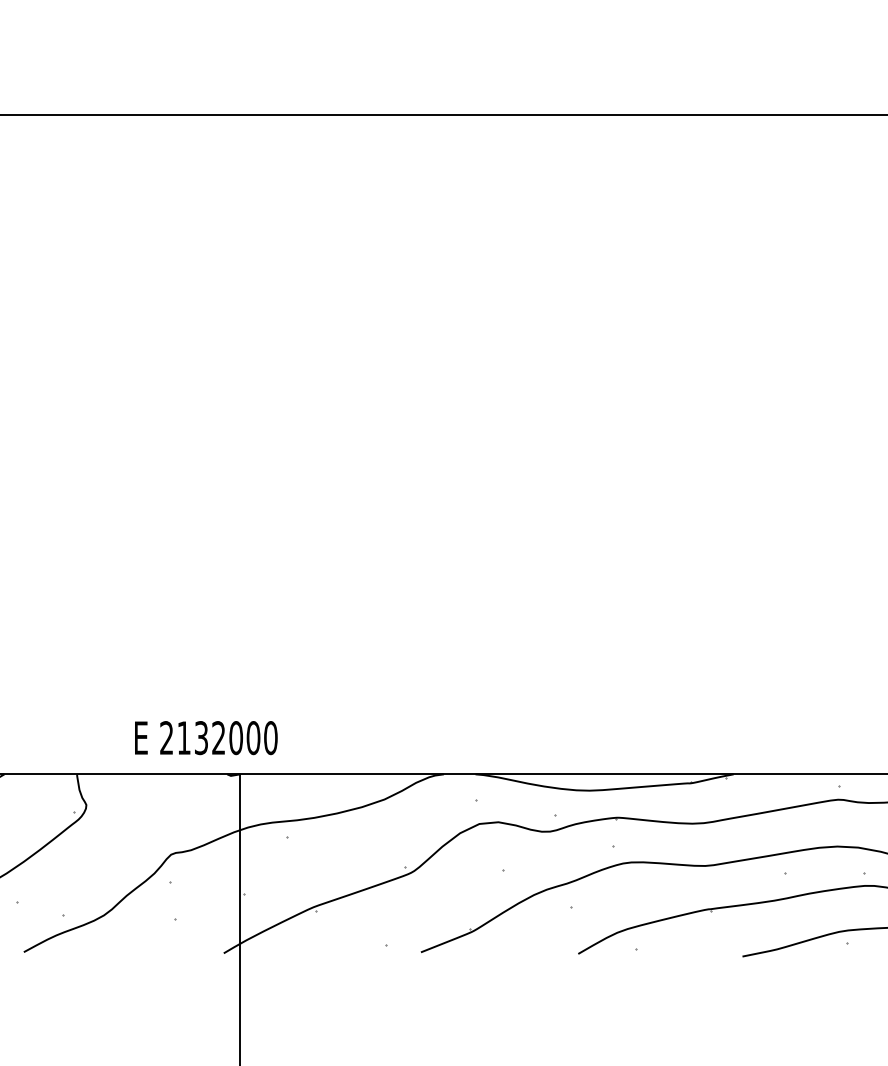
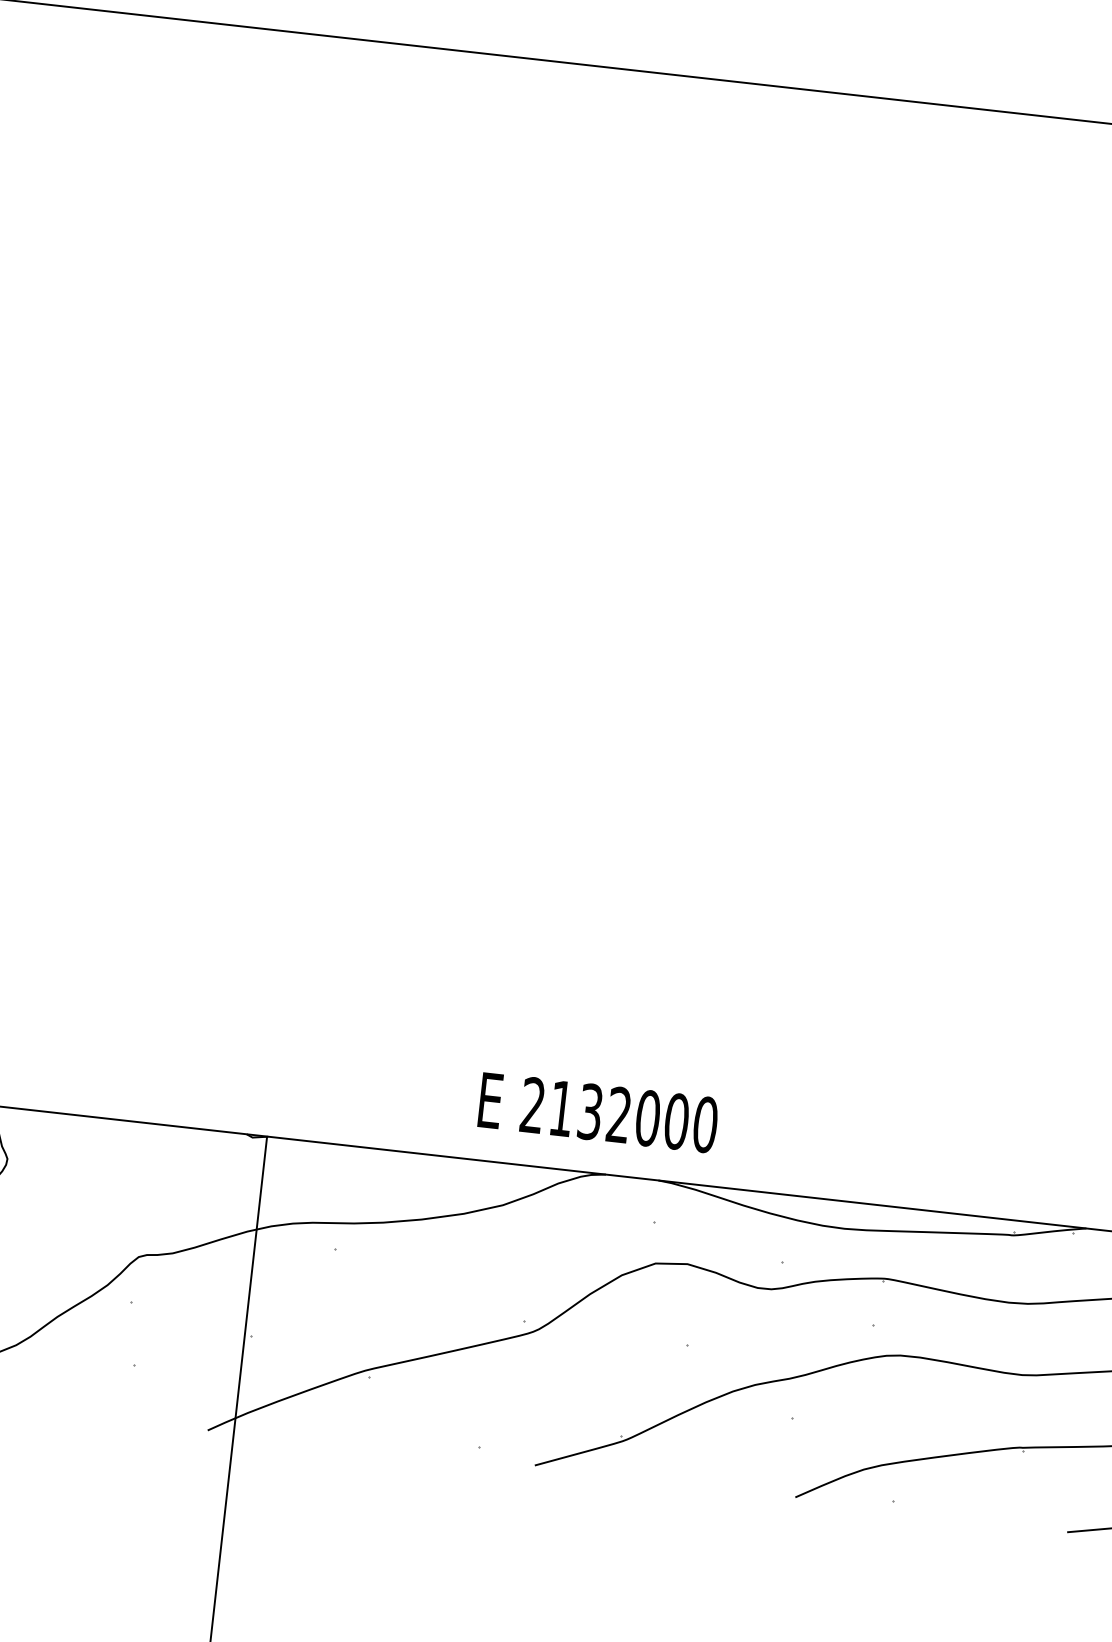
text: (206, 738) -> (598, 1113), moved

